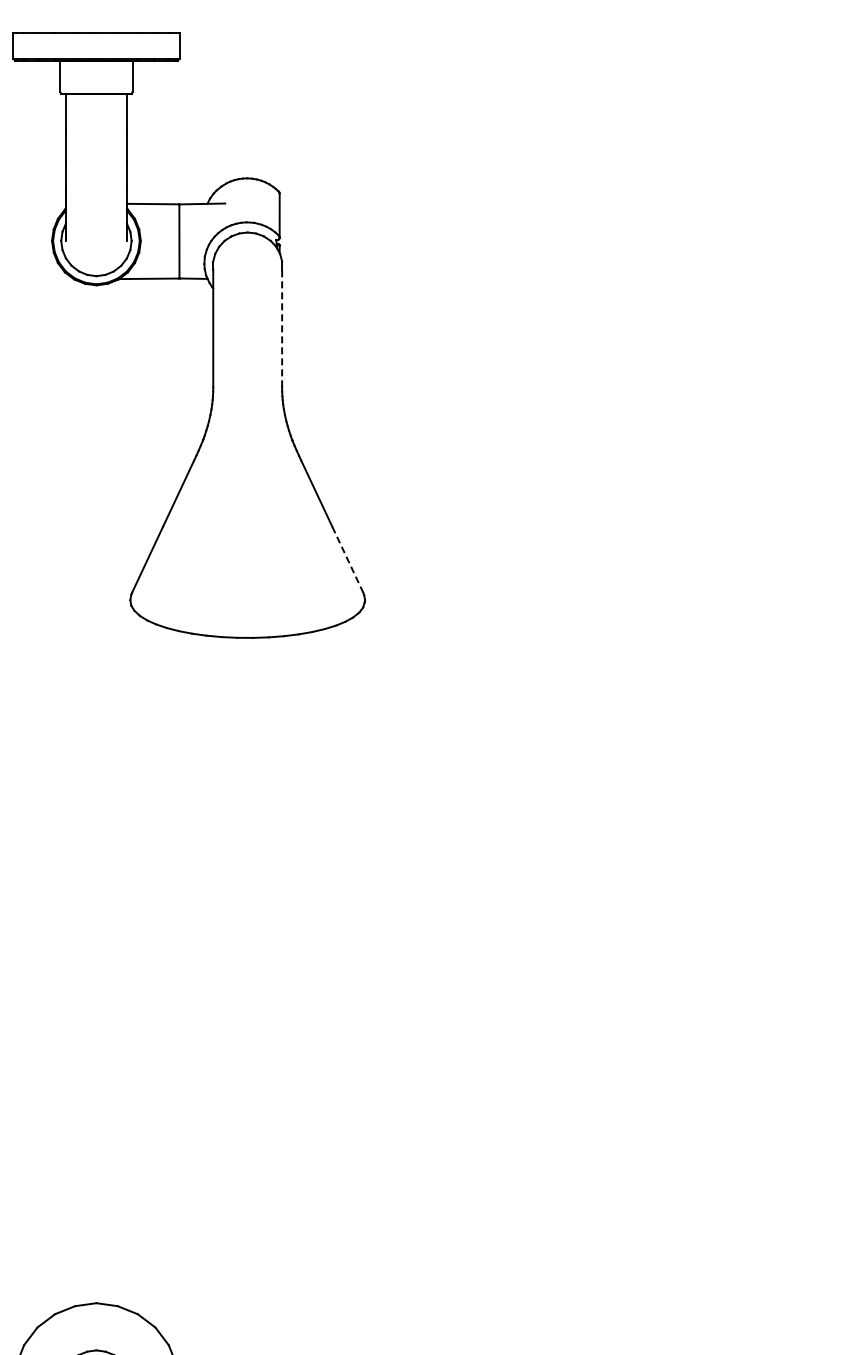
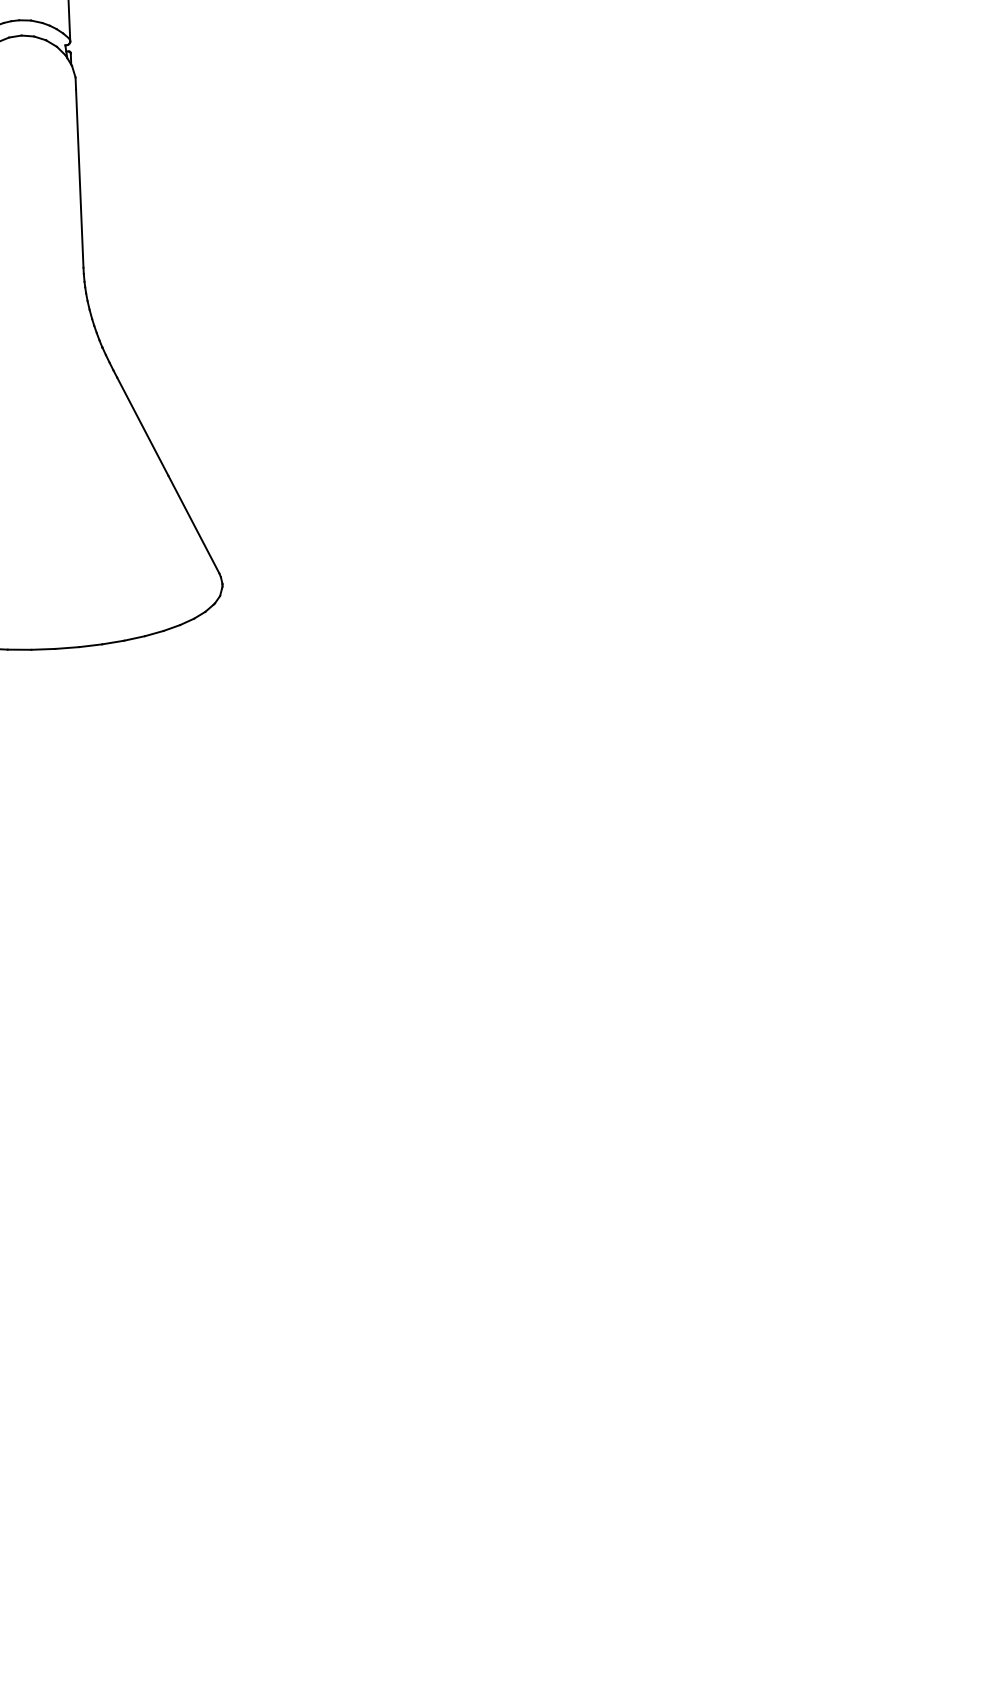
line: (282, 328) -> (80, 178), dashed -> solid
line: (348, 560) -> (194, 525), dashed -> solid

